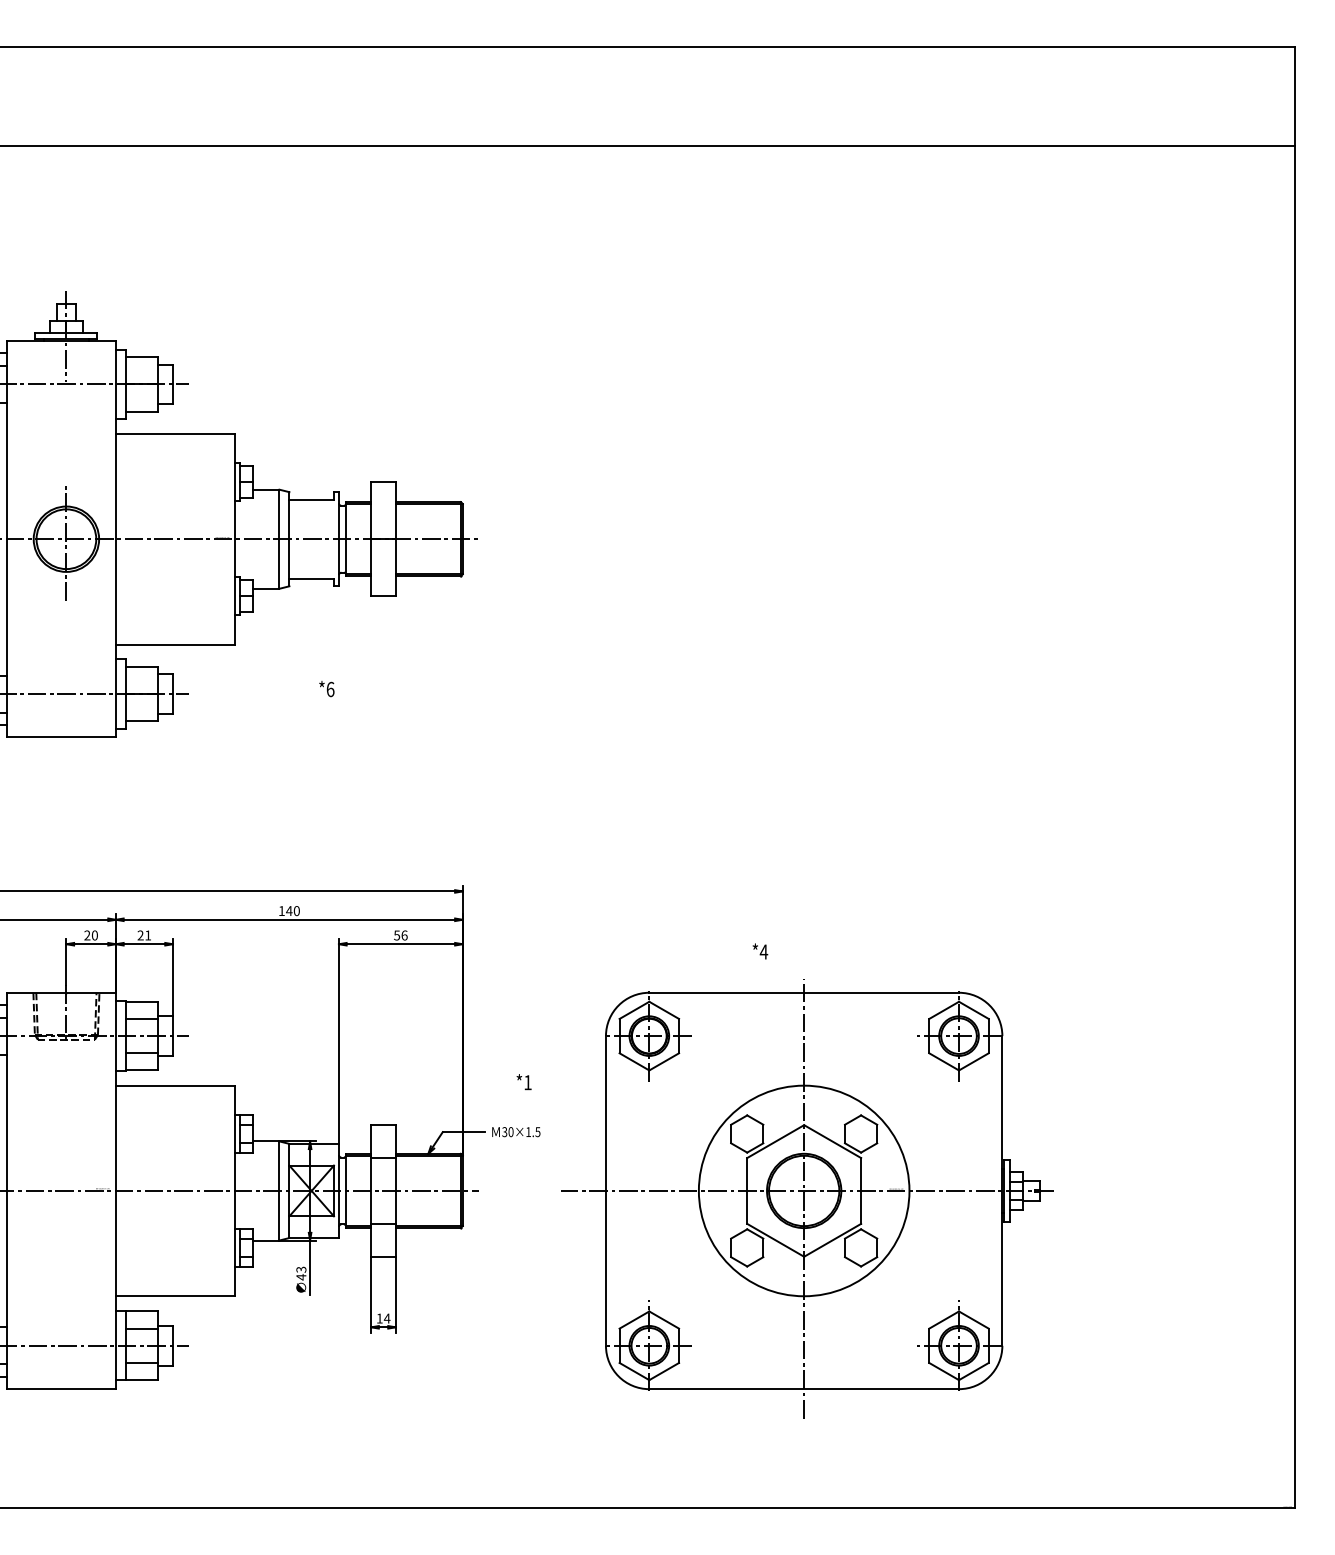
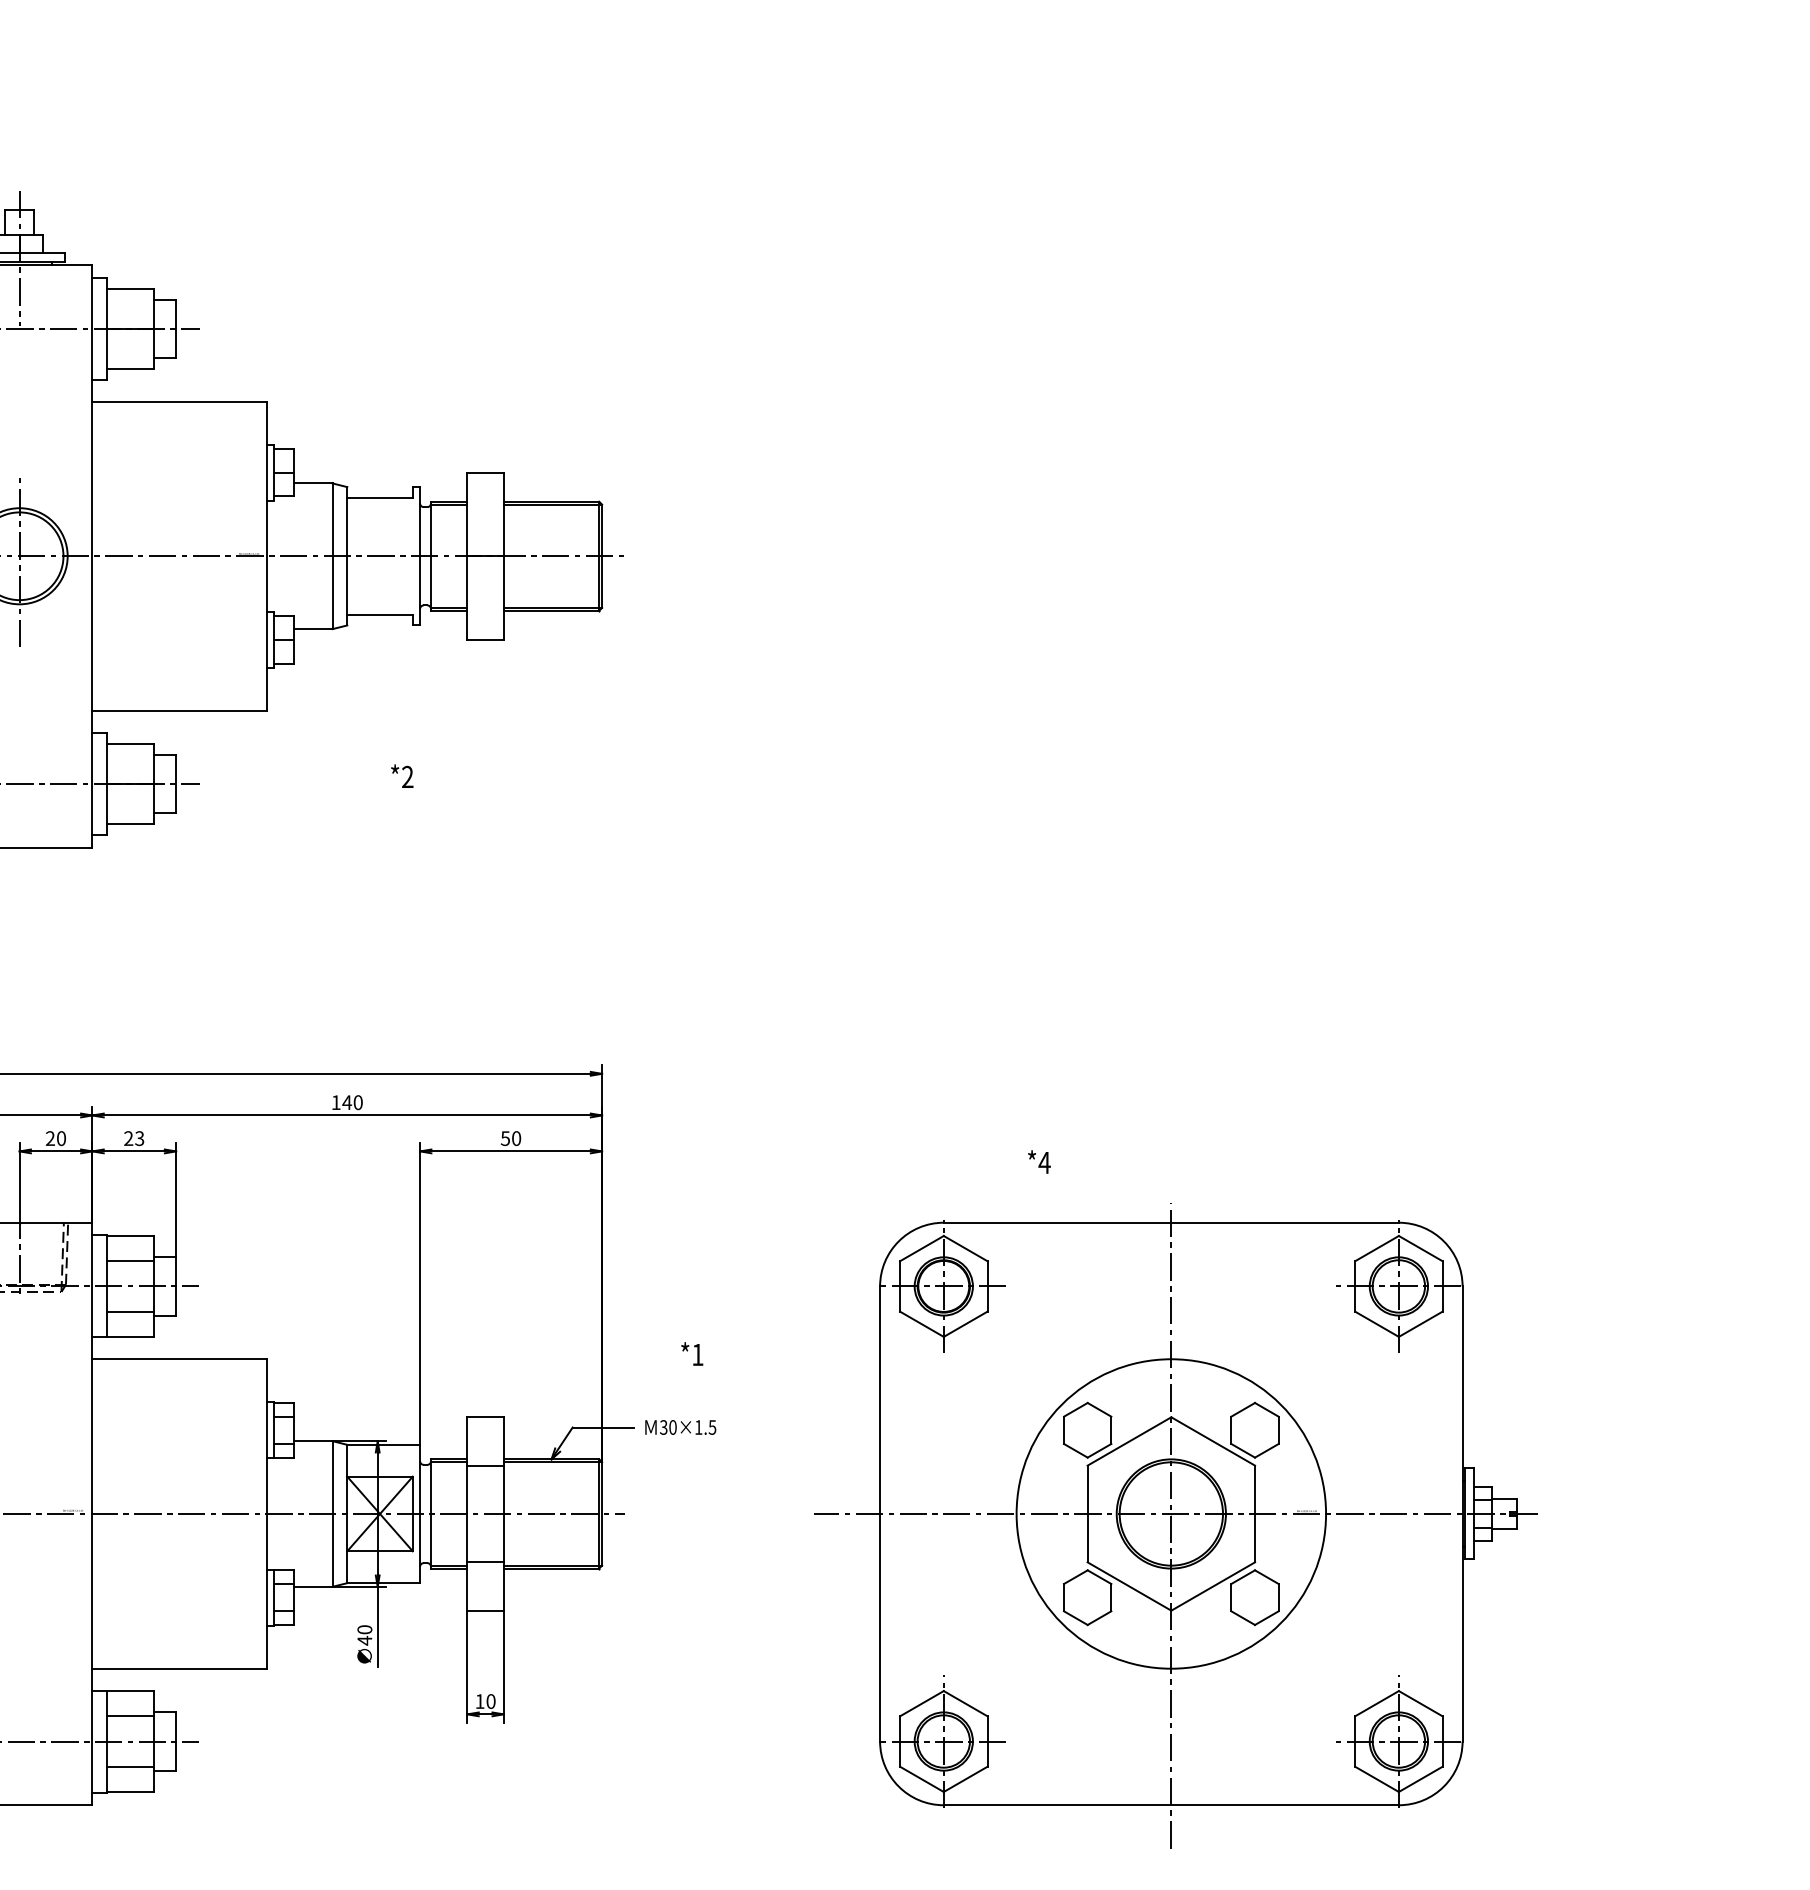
text: (330, 689) -> (407, 777), *6 -> *2
text: (148, 935) -> (140, 1138), 21 -> 23
text: (404, 935) -> (516, 1138), 56 -> 50
part: (807, 1198) -> (1176, 1525), moved
text: (301, 1269) -> (365, 1629), 43 -> 40
text: (386, 1318) -> (489, 1701), 14 -> 10

